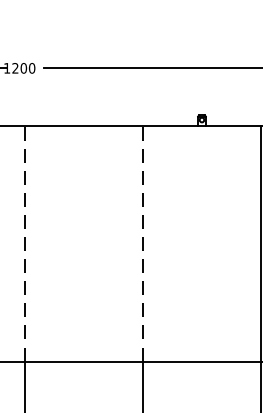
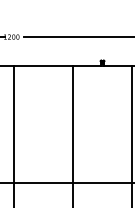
line: (25, 243) -> (14, 124), dashed -> solid
line: (143, 243) -> (73, 124), dashed -> solid

